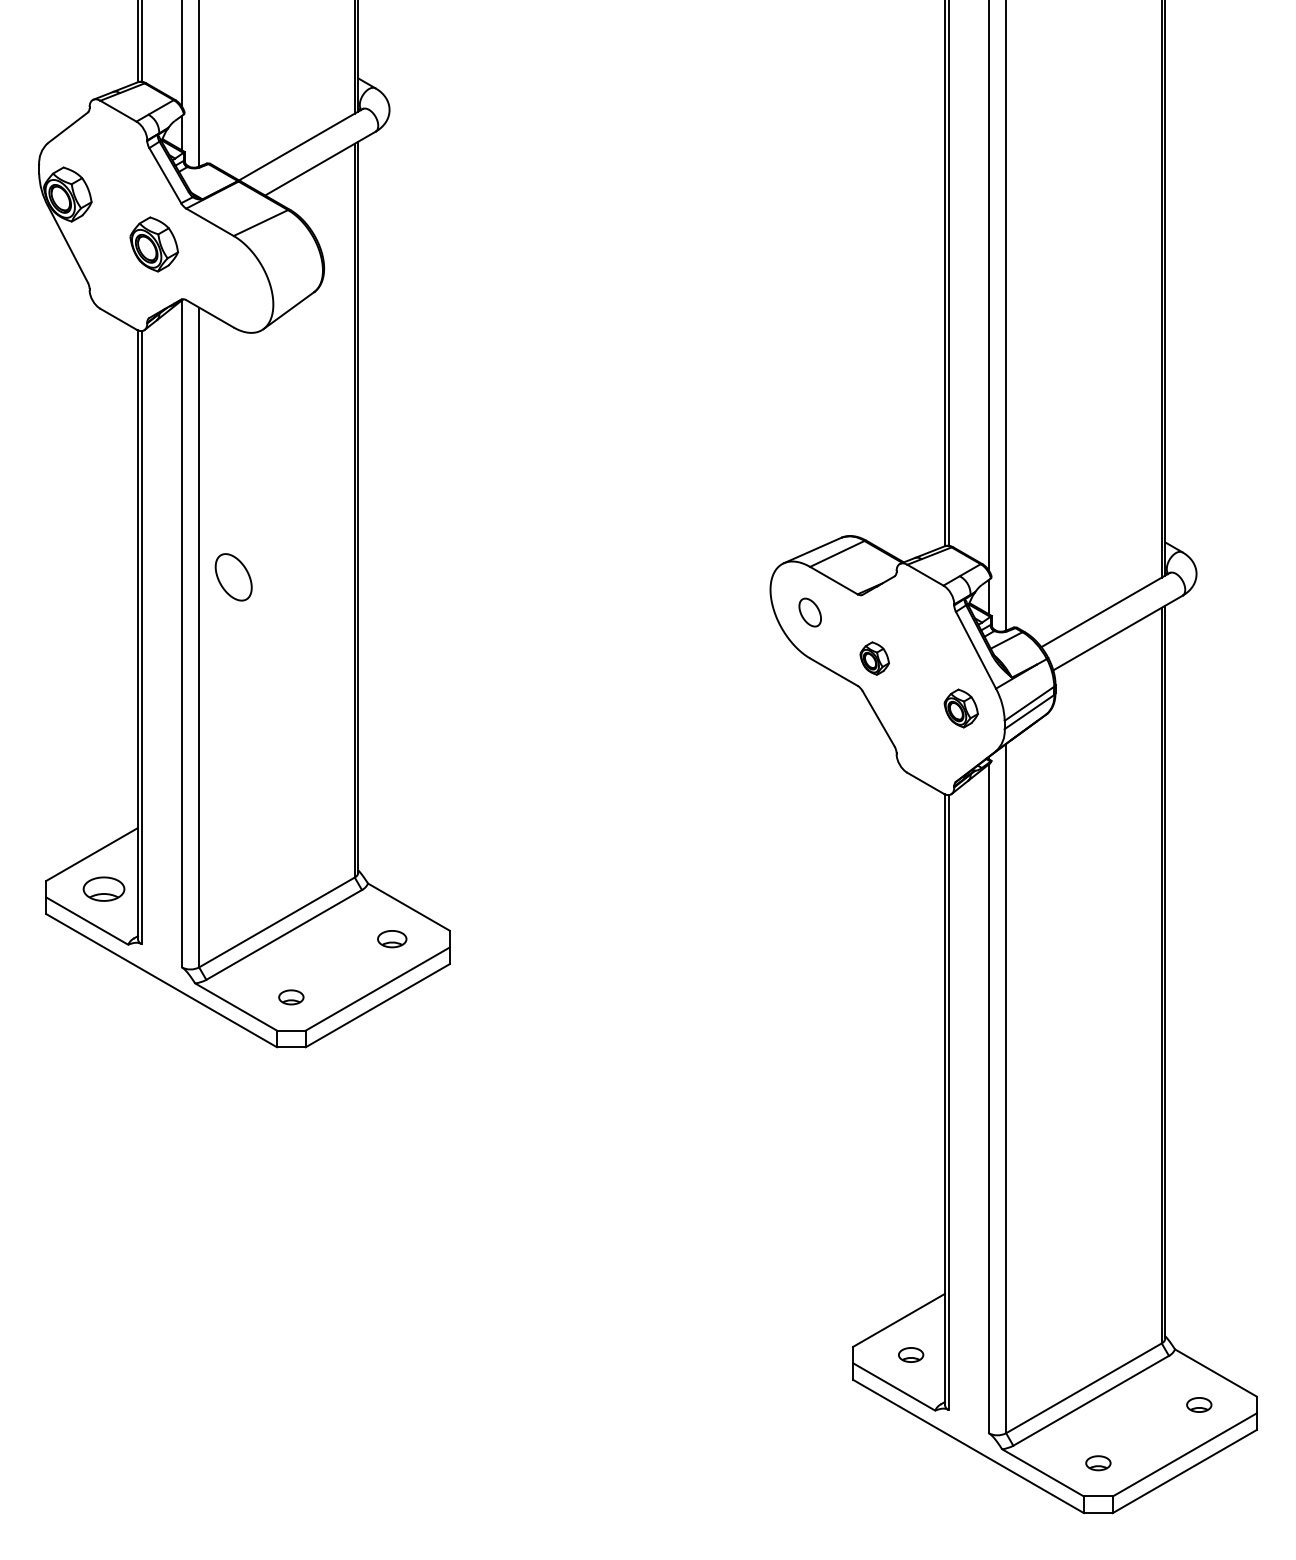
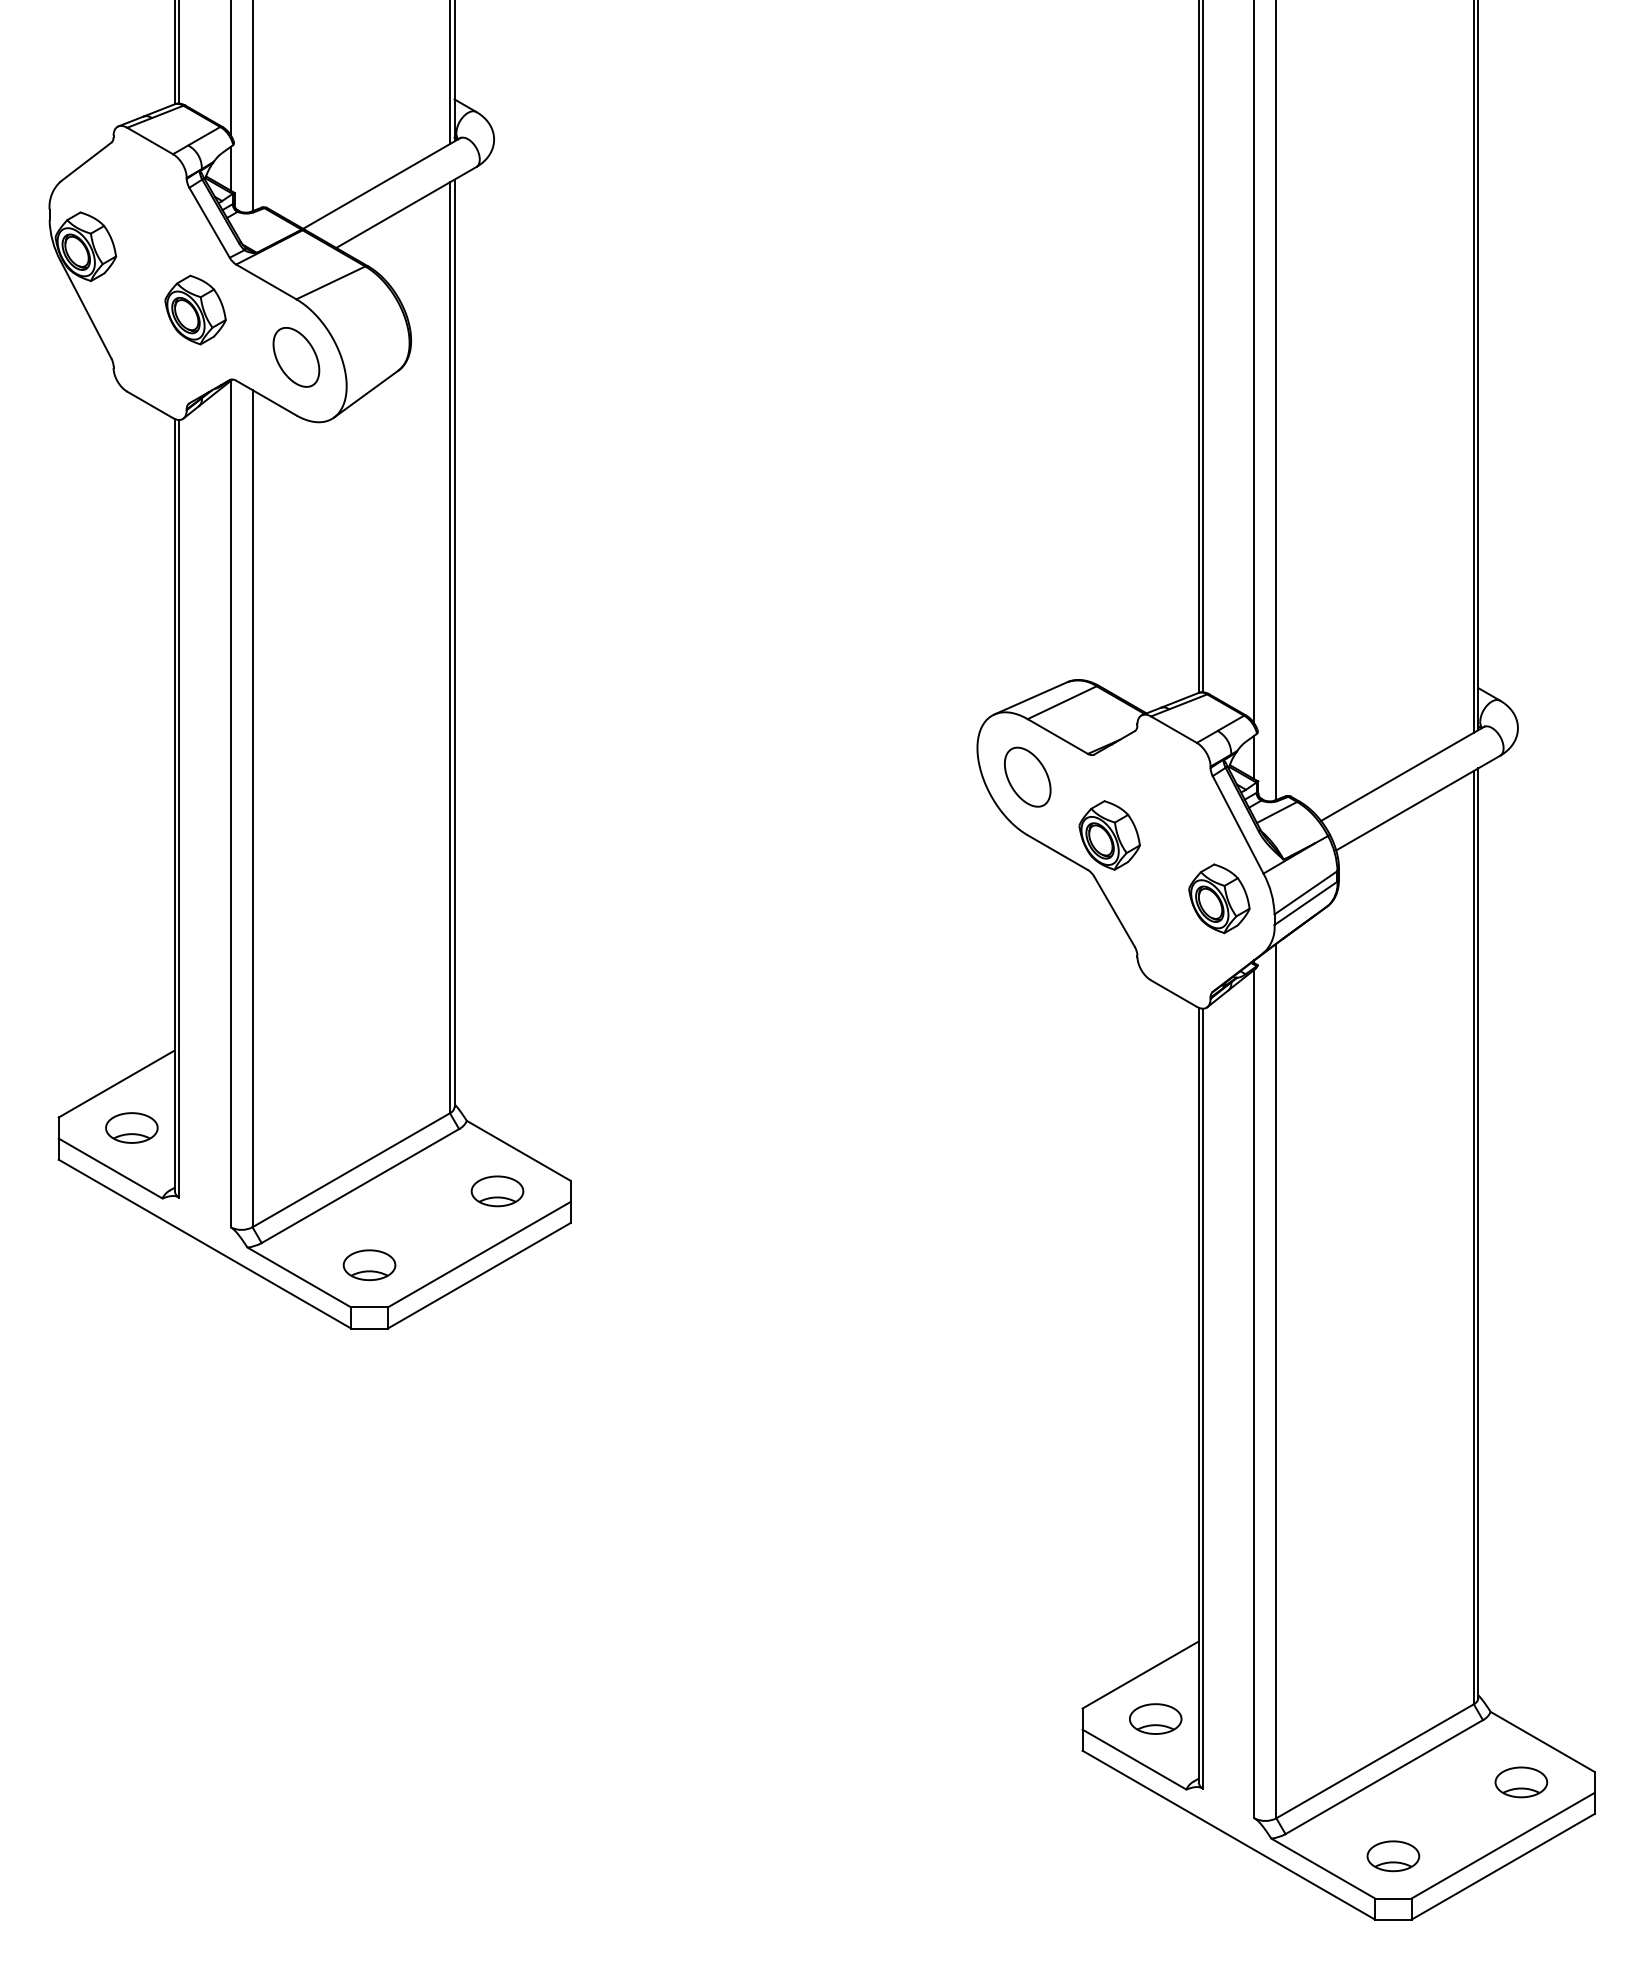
part: (233, 577) -> (296, 357), moved
part: (809, 612) -> (1027, 776), size x1.67
part: (874, 658) -> (1109, 835), size x1.67
part: (961, 708) -> (1219, 898), size x1.43
part: (392, 939) -> (497, 1191), size x1.43
part: (291, 997) -> (369, 1265), size x1.67
part: (910, 1354) -> (1155, 1718), size x1.67
part: (1199, 1405) -> (1521, 1782), size x1.67
part: (1098, 1463) -> (1393, 1856), size x1.67

